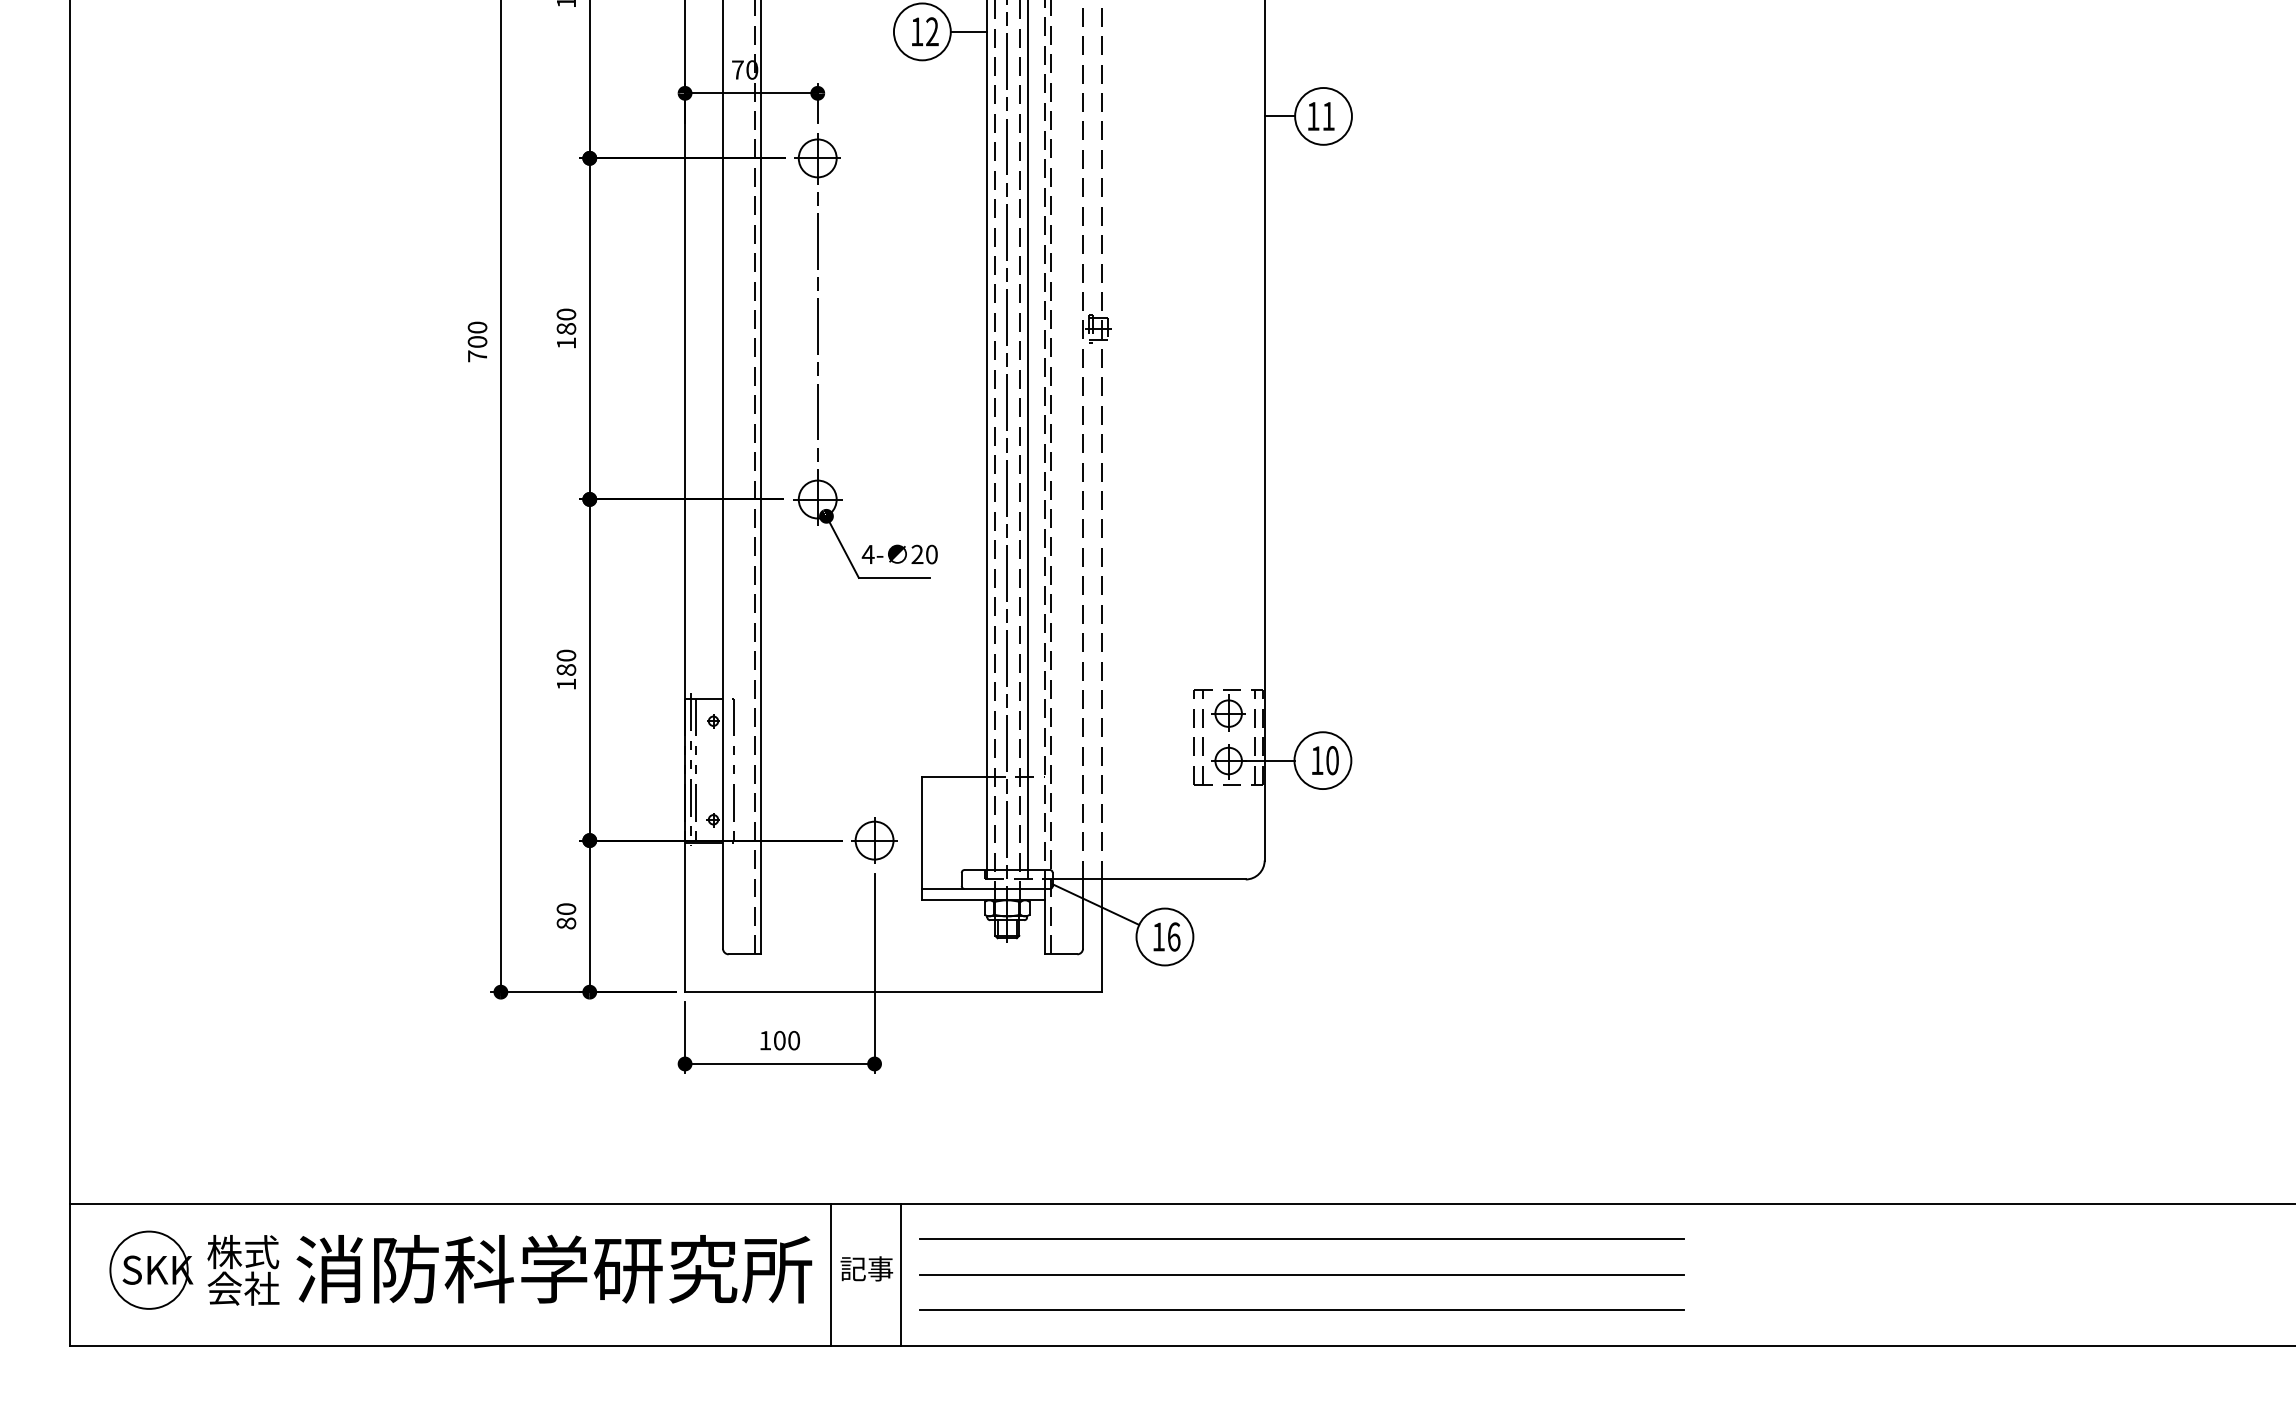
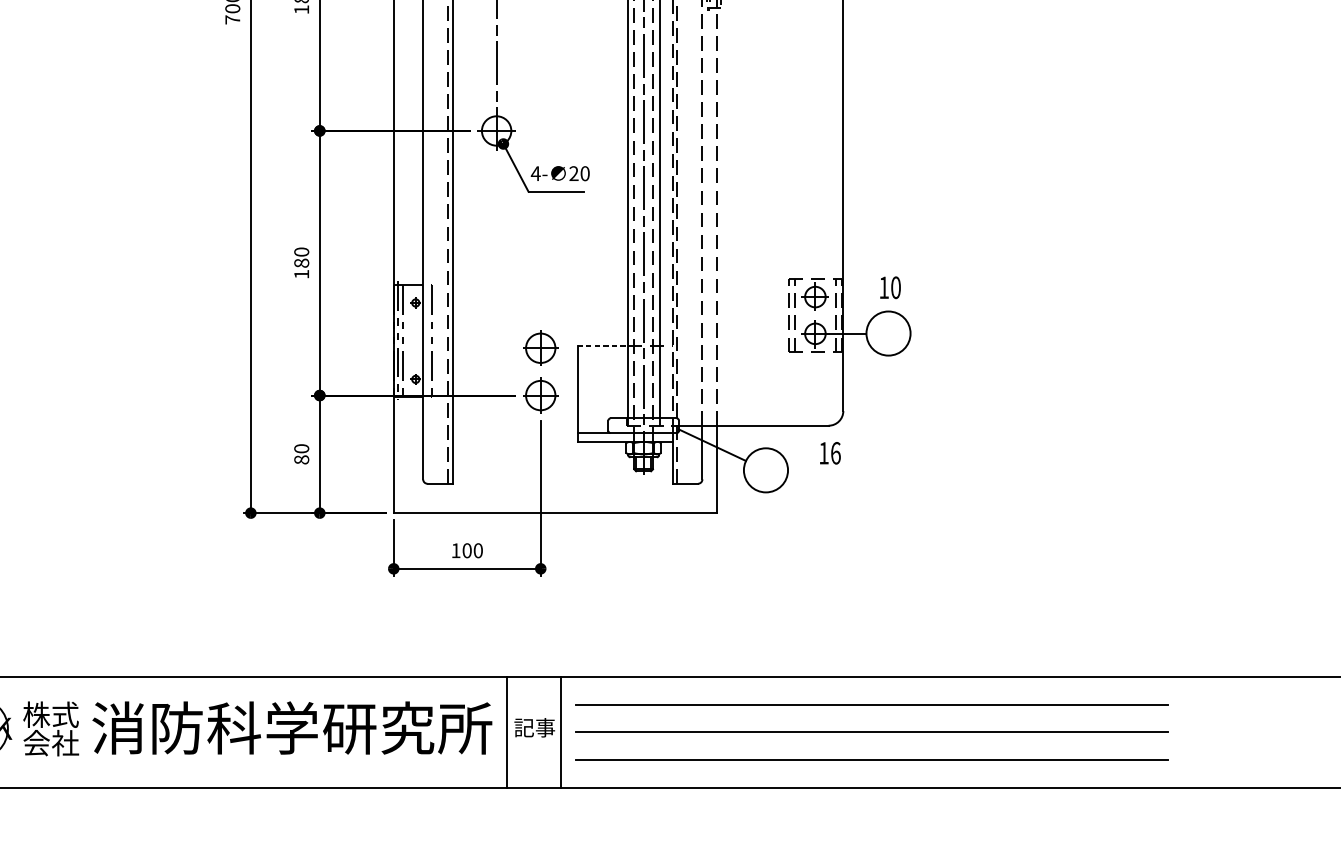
text: (1325, 760) -> (890, 287), moved
line: (954, 777) -> (602, 346), solid -> dashed
part: (874, 779) -> (540, 348), added
text: (1166, 936) -> (830, 452), moved

